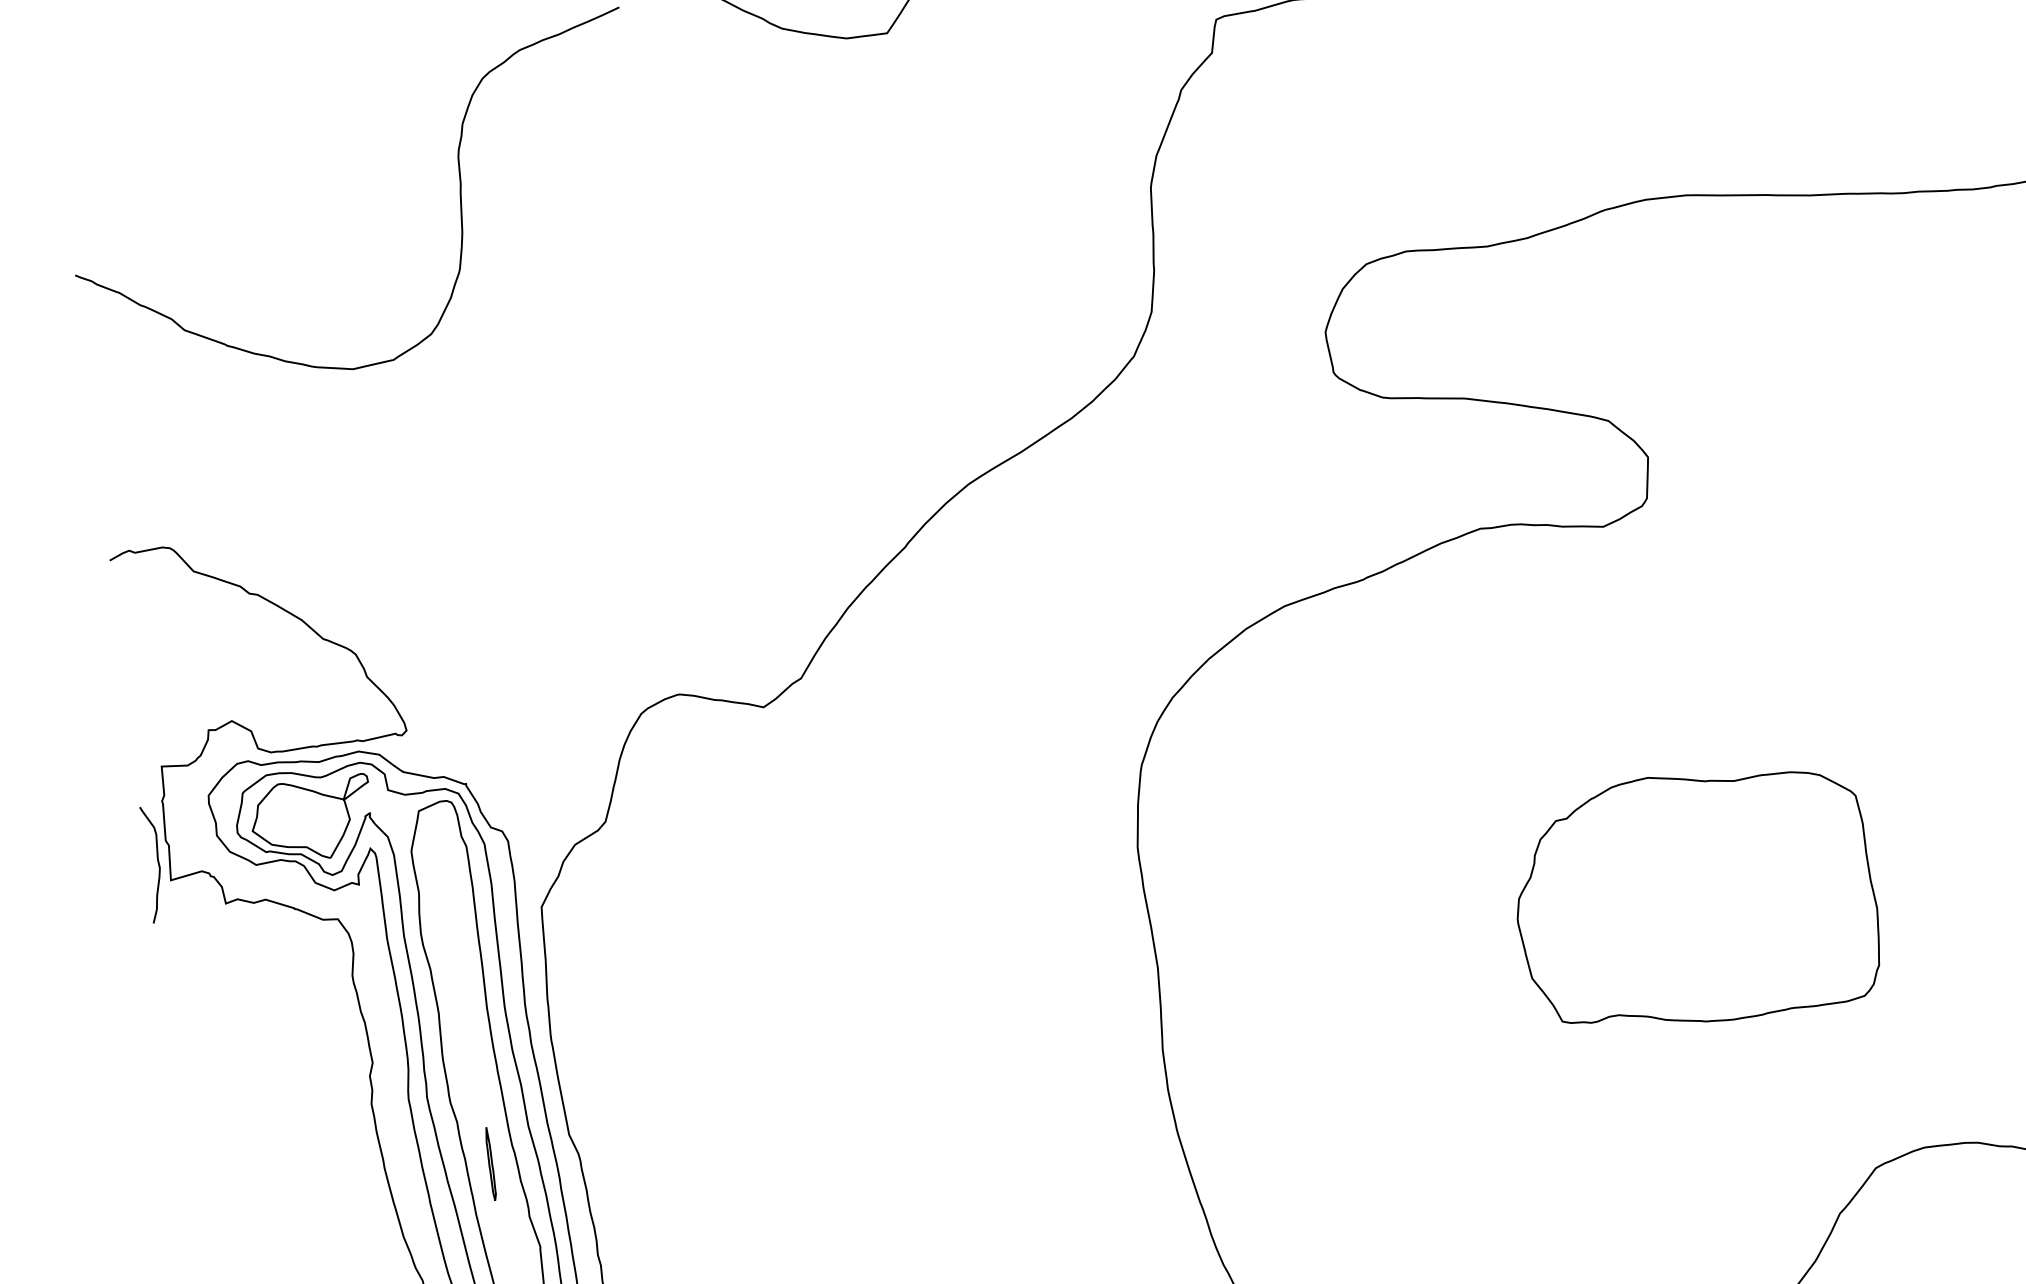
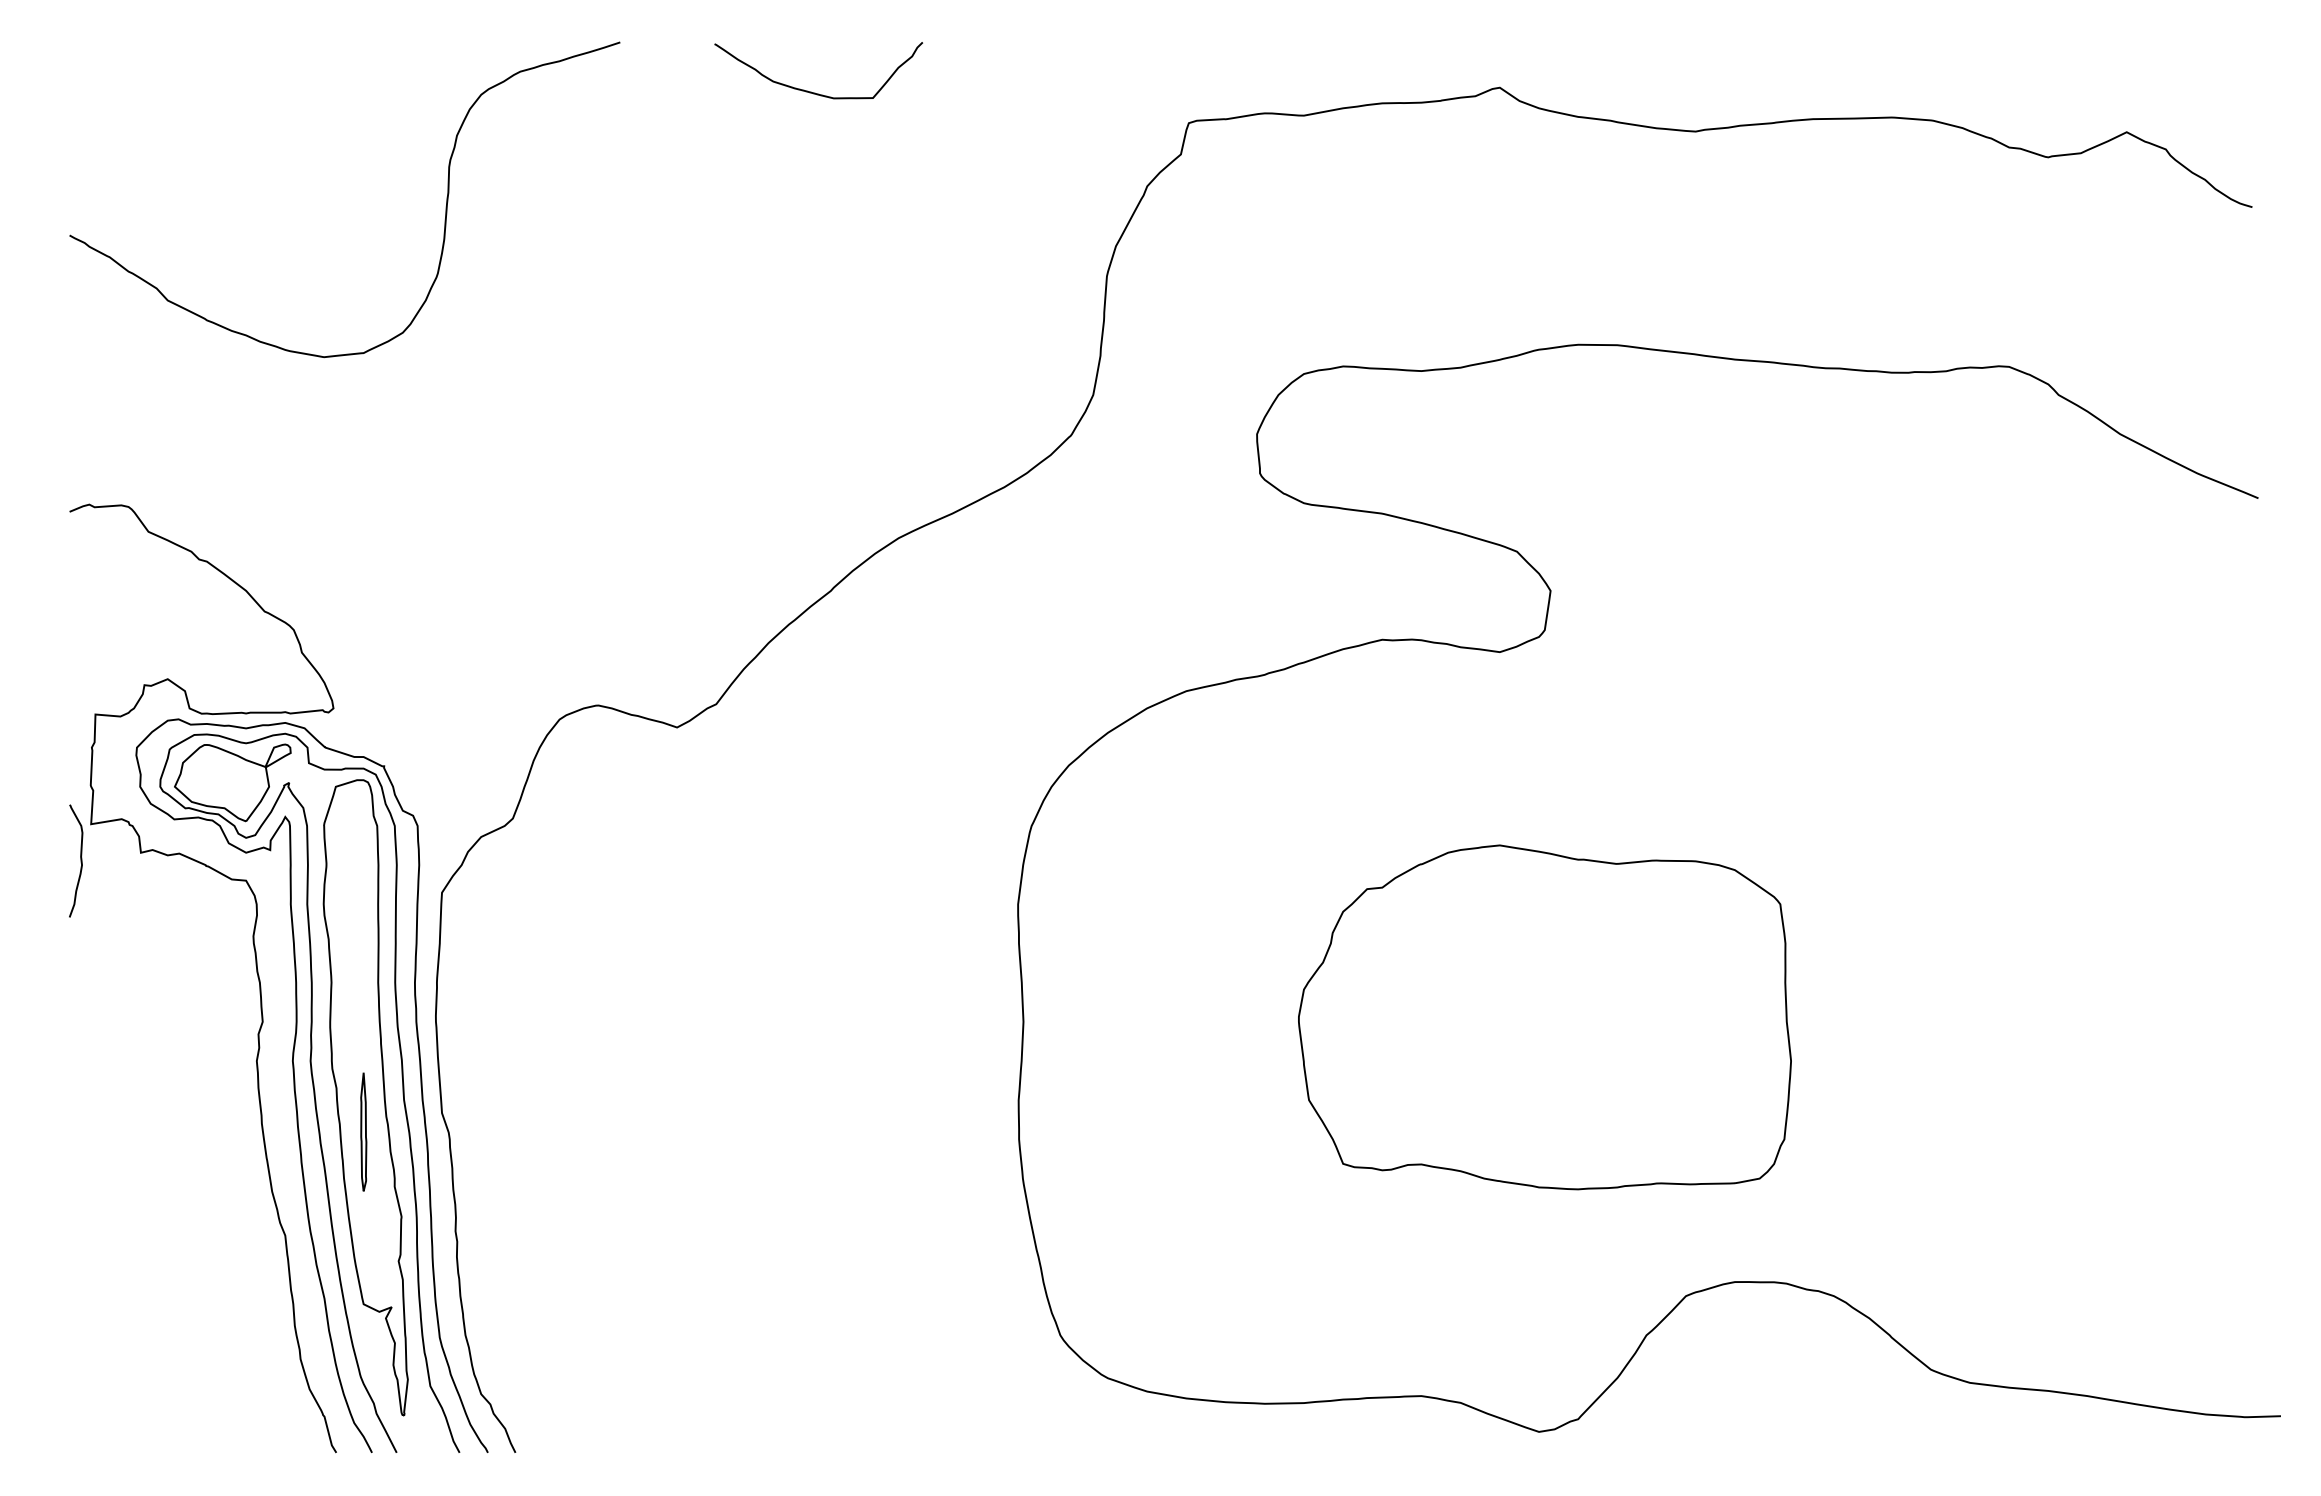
curve: (157, 863) -> (80, 860), moved
part: (1695, 898) -> (1544, 1017), size x1.43
part: (490, 1163) -> (363, 1131), size x1.67

